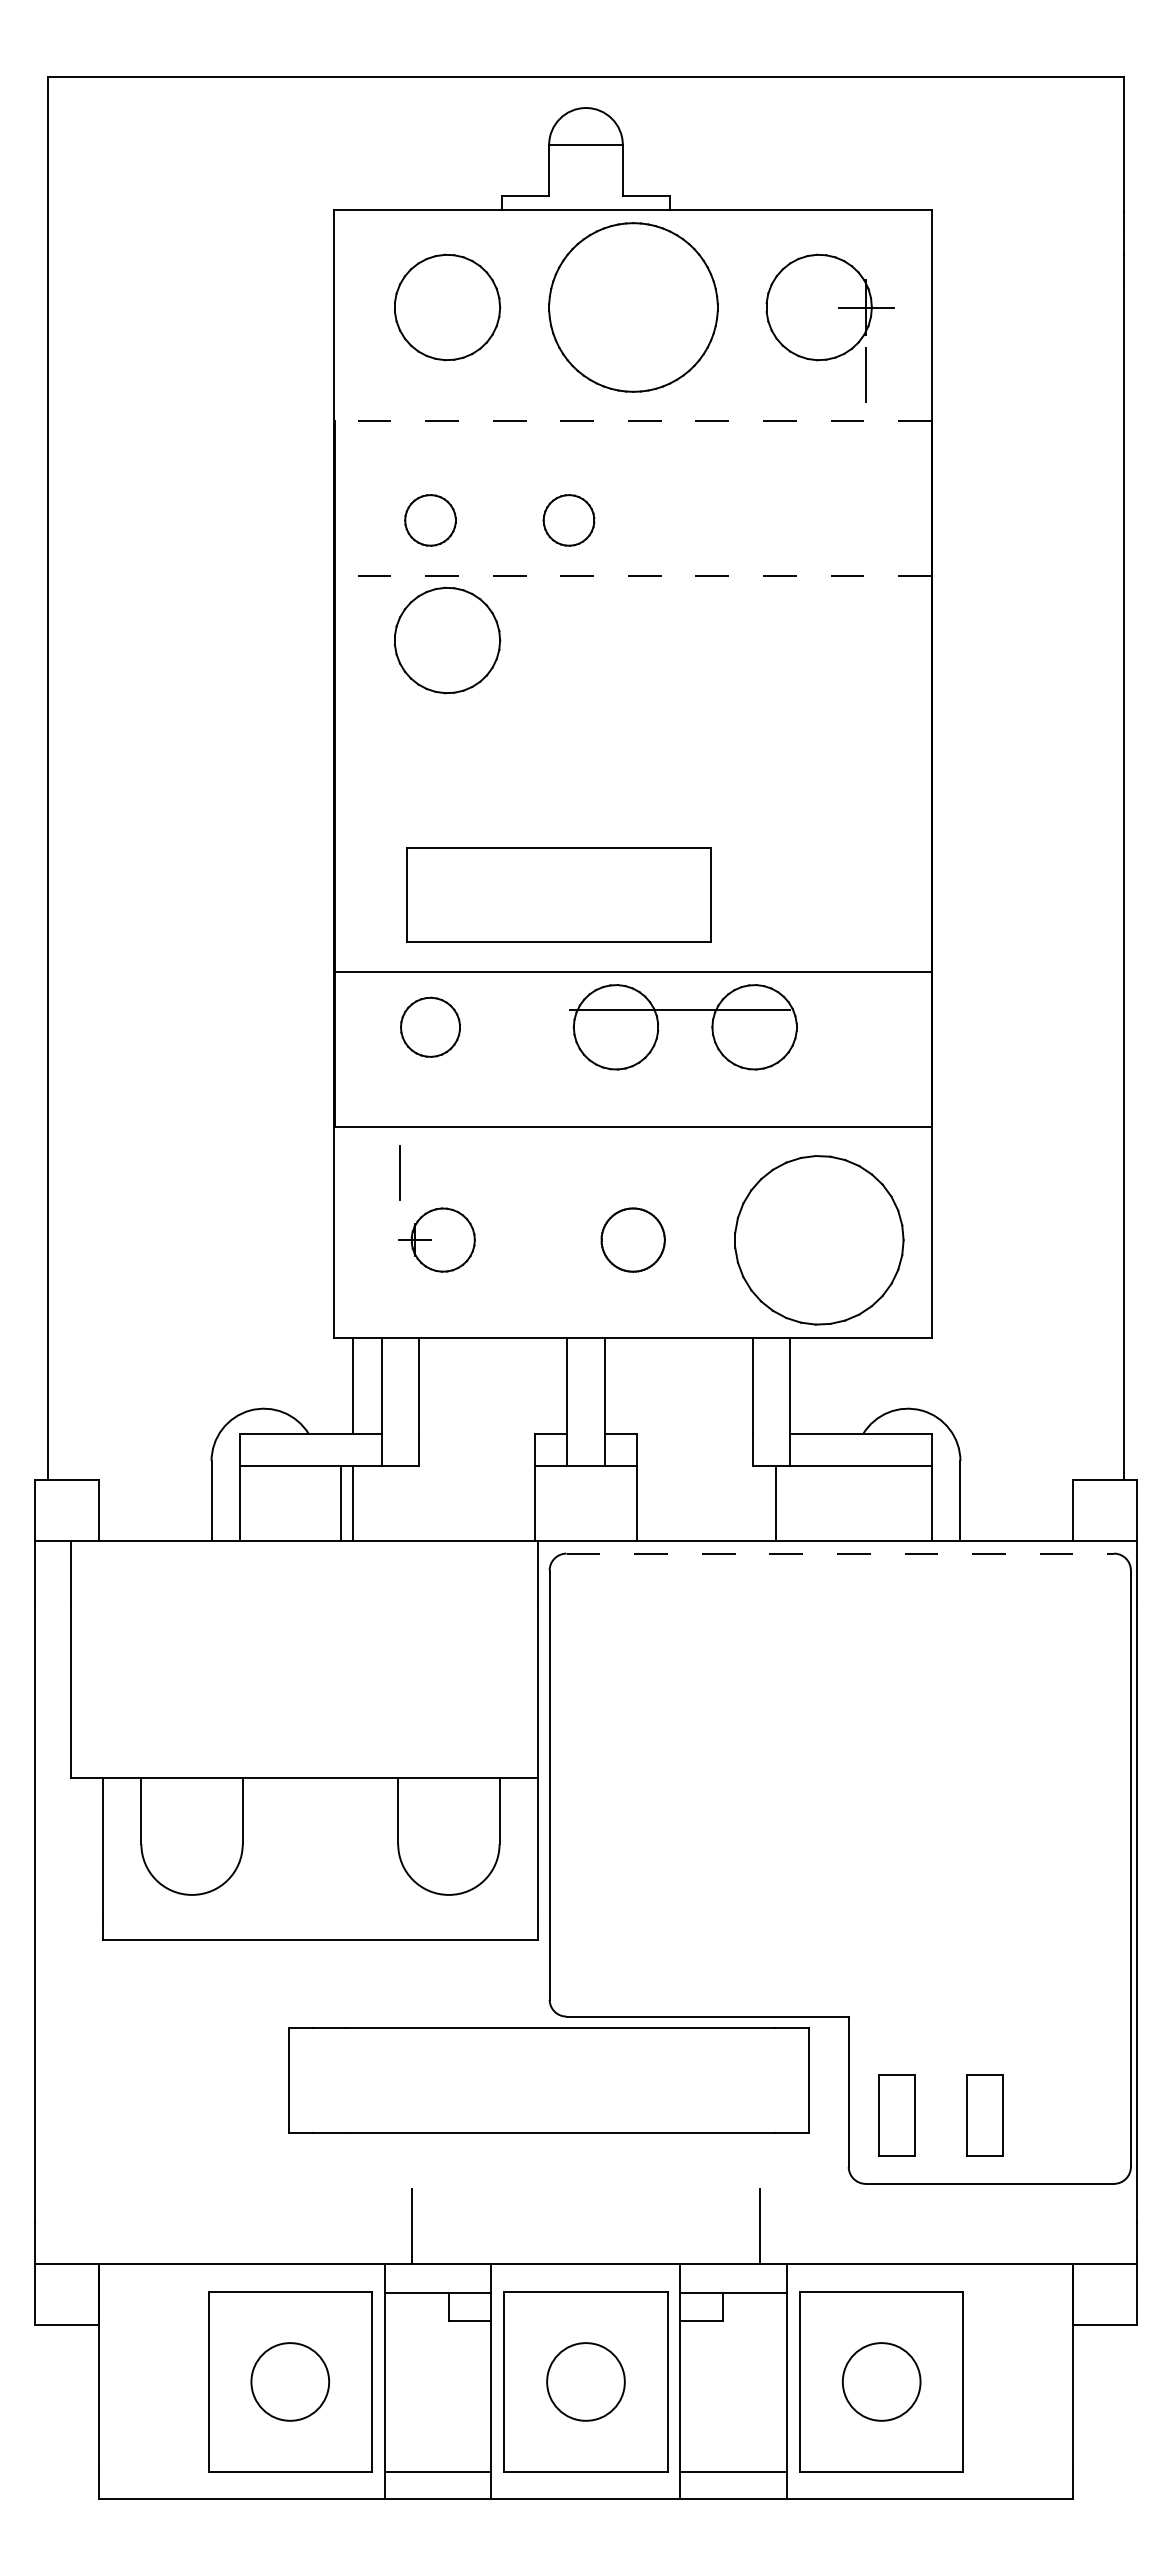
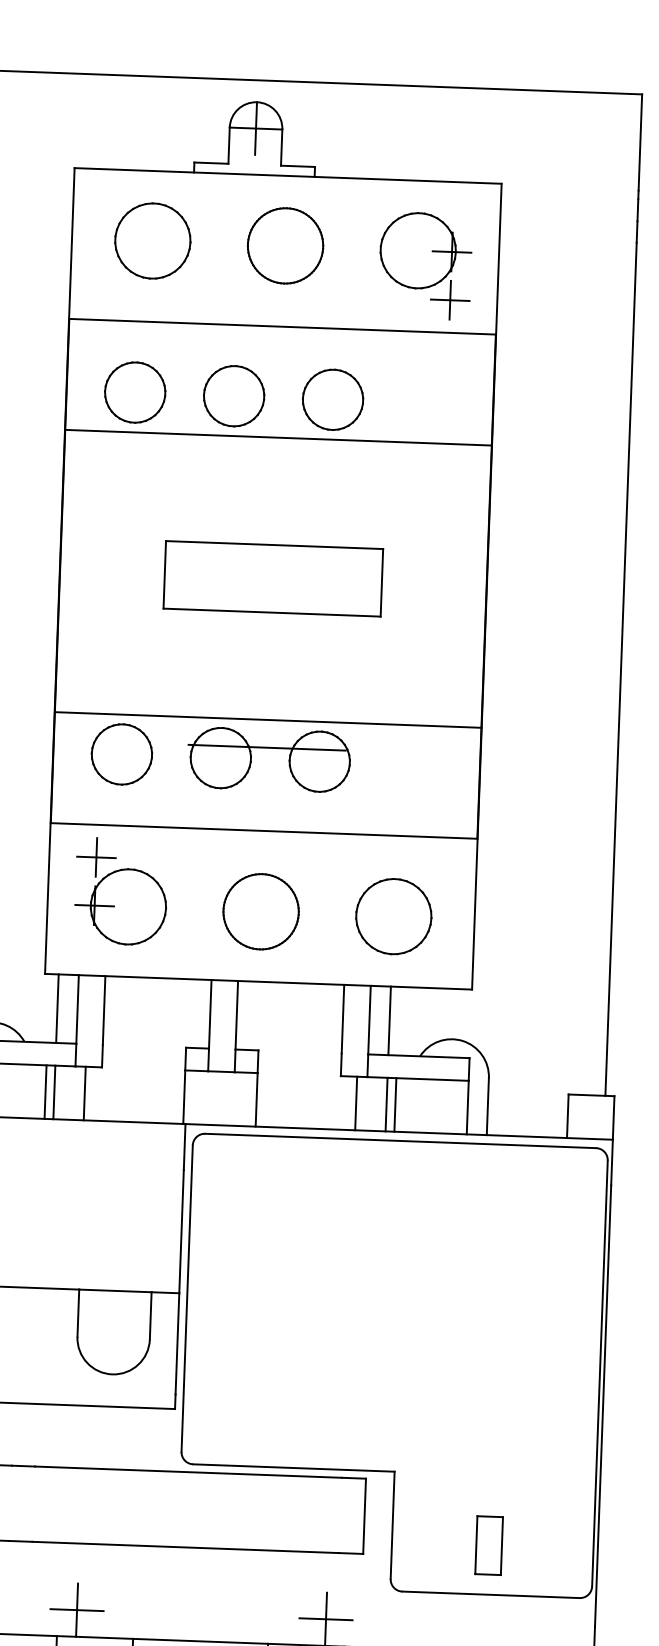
line: (586, 144) -> (256, 128), added
part: (632, 307) -> (284, 245), size x0.62
line: (866, 375) -> (450, 300), added
line: (633, 420) -> (282, 326), dashed -> solid
part: (430, 520) -> (135, 392), size x1.67
part: (568, 520) -> (233, 396), size x1.67
part: (707, 520) -> (332, 399), added
line: (633, 576) -> (278, 437), dashed -> solid
part: (447, 640) -> (144, 478), removed
part: (558, 894) -> (272, 578), moved
part: (683, 1010) -> (269, 747), moved
part: (430, 1027) -> (121, 754), size x1.43
line: (400, 1172) -> (96, 857), added
part: (436, 1239) -> (120, 906), size x1.67
part: (632, 1239) -> (260, 911), size x1.67
part: (818, 1239) -> (393, 916), size x0.62
line: (818, 1386) -> (389, 1021), added
line: (395, 1503) -> (84, 1093), added
line: (818, 1503) -> (386, 1104), added
line: (830, 1503) -> (395, 1104), added
line: (840, 1553) -> (400, 1140), dashed -> solid
part: (896, 2115) -> (426, 1543), removed
line: (411, 2226) -> (76, 1610), added
line: (760, 2226) -> (326, 1619), added

